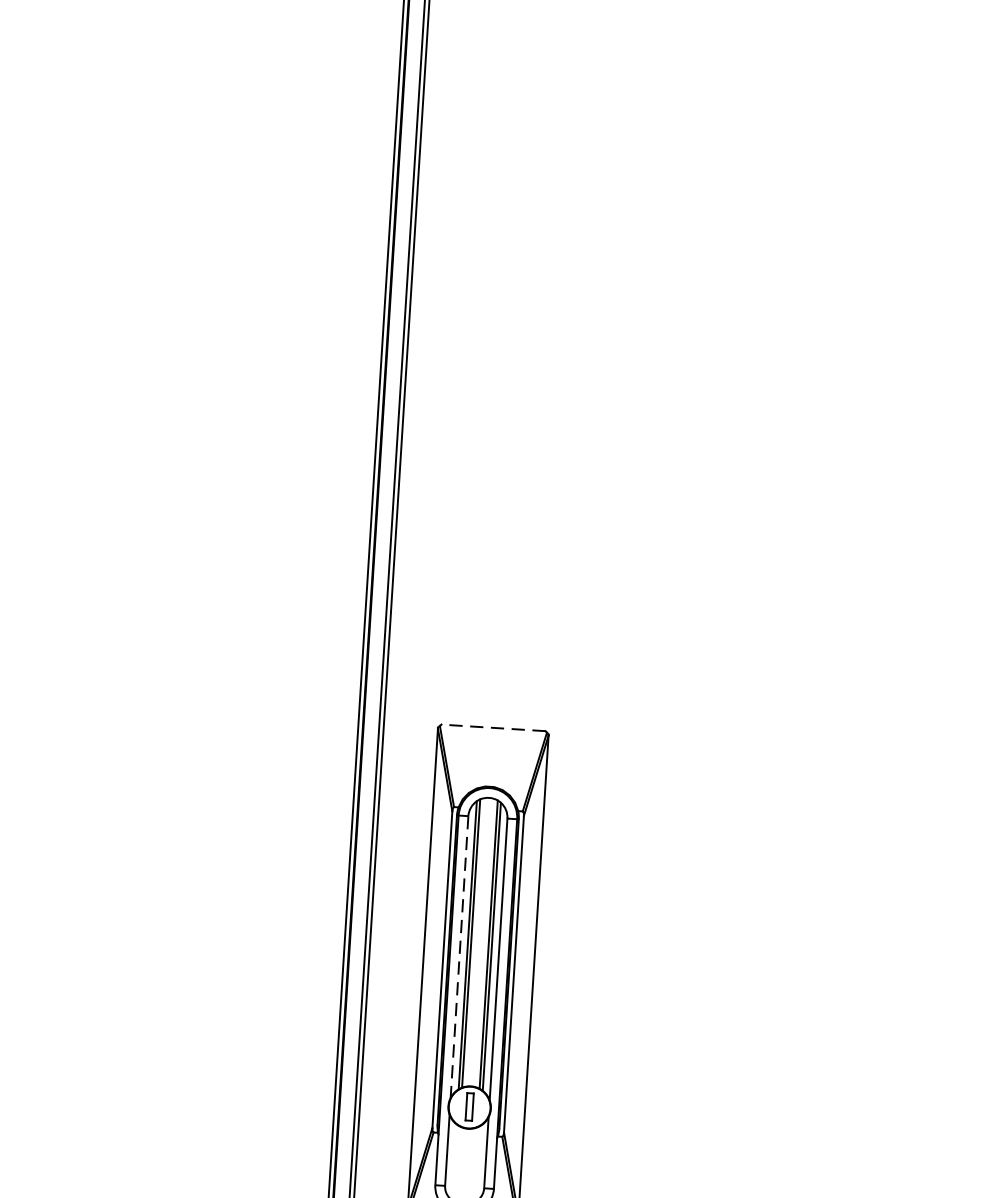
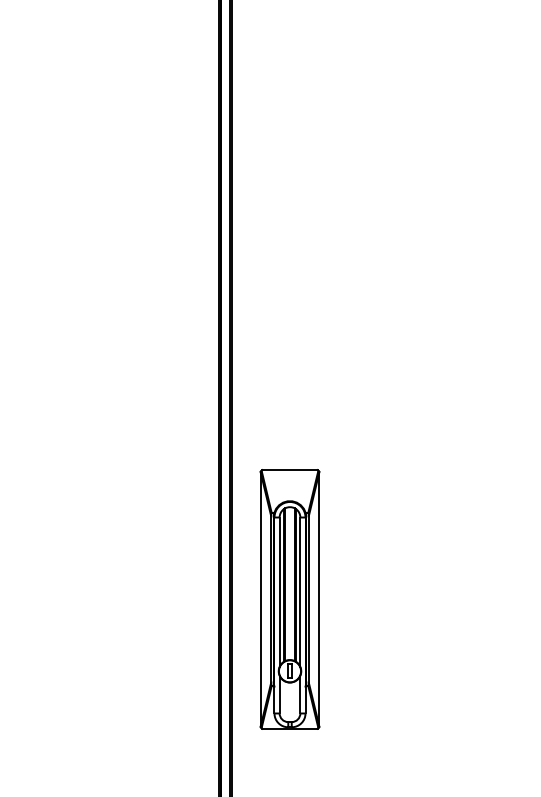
line: (494, 728) -> (290, 470), dashed -> solid
line: (459, 957) -> (279, 592), dashed -> solid

